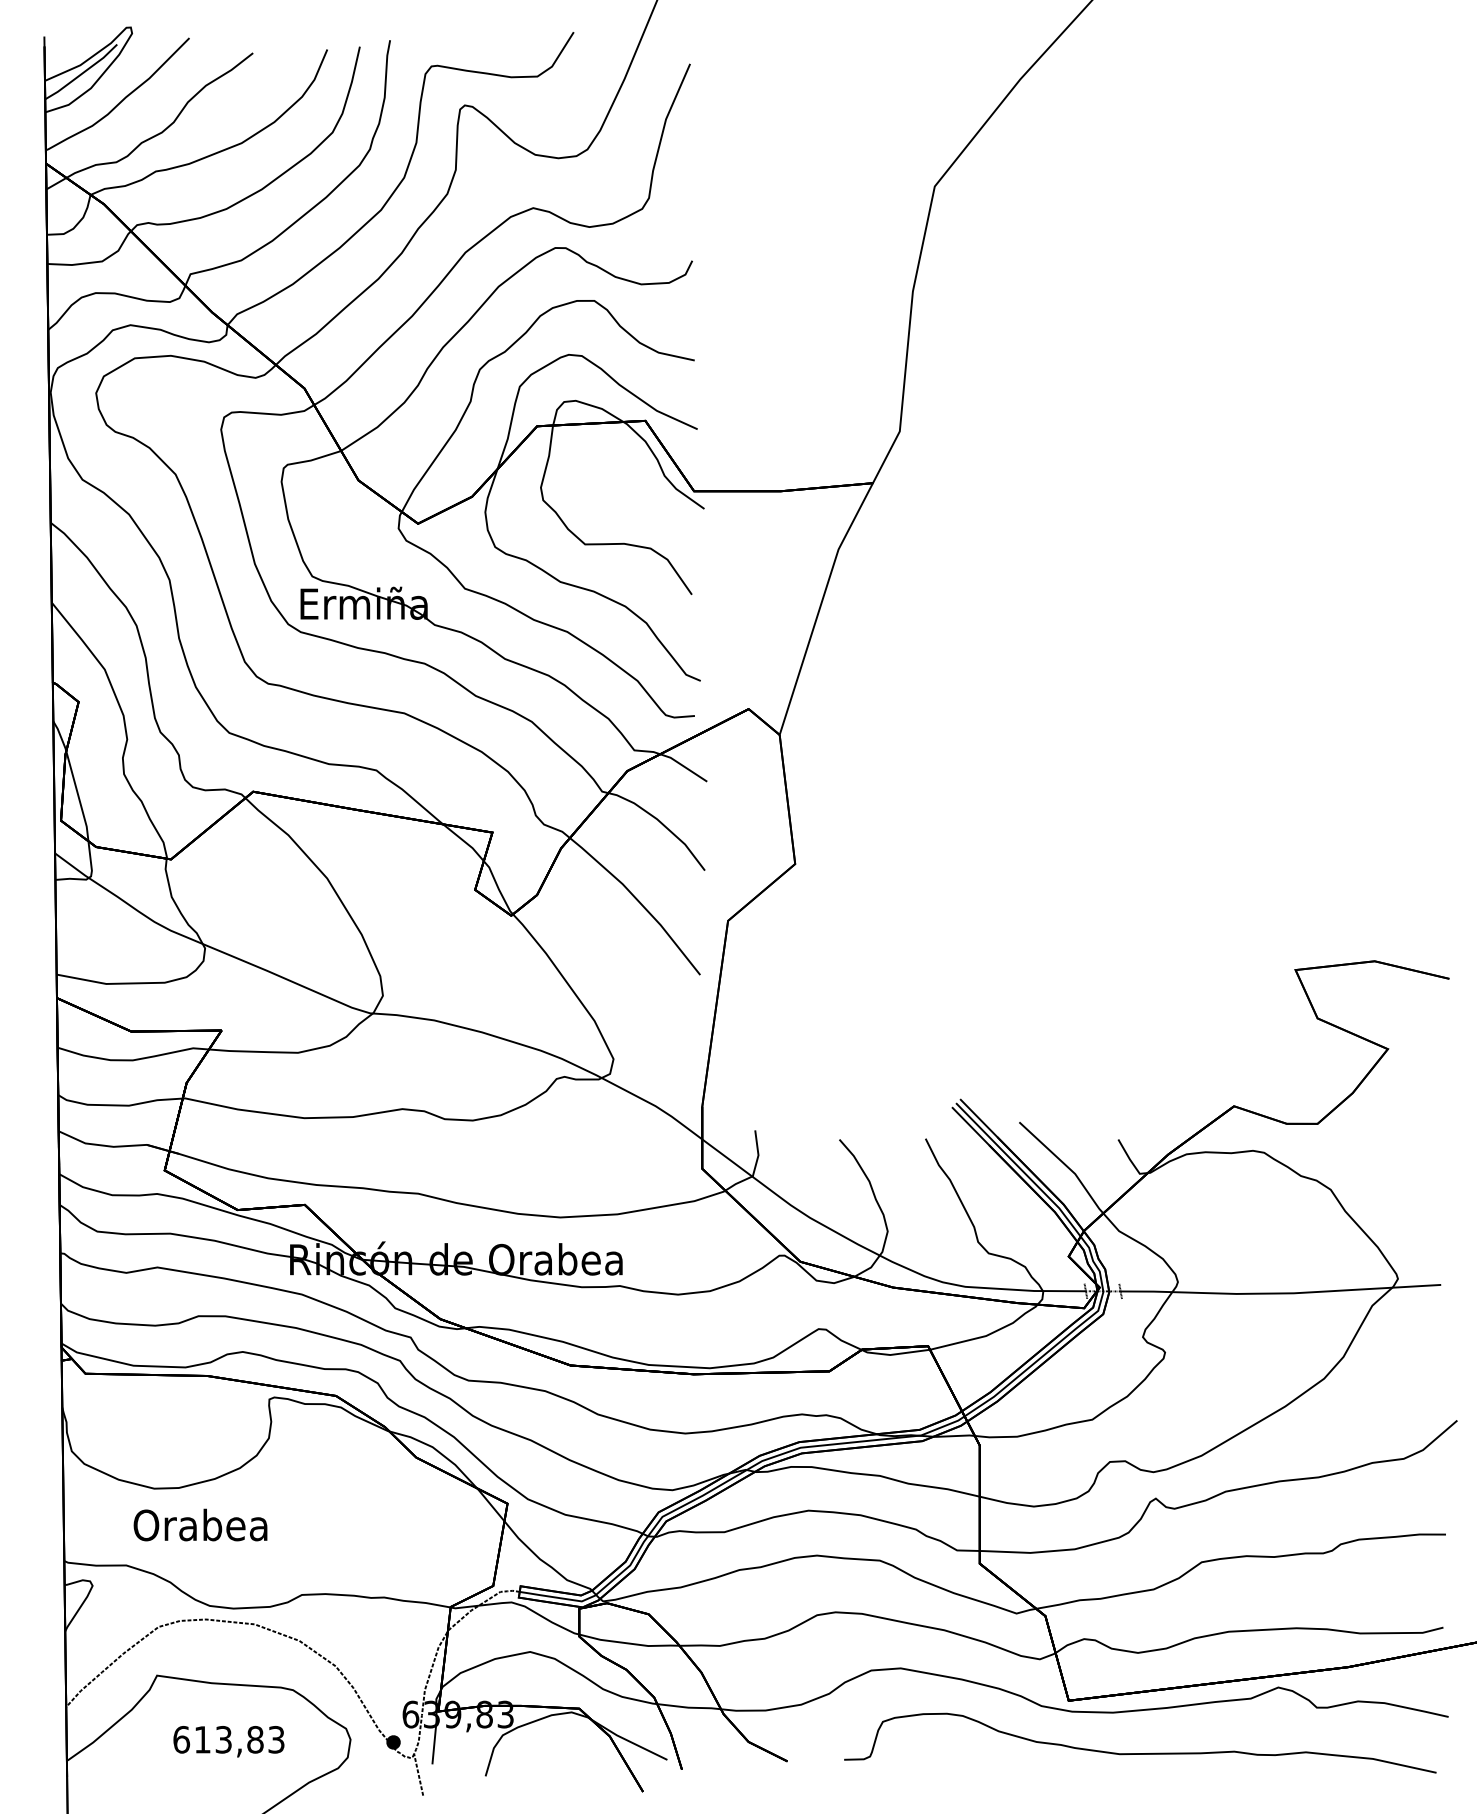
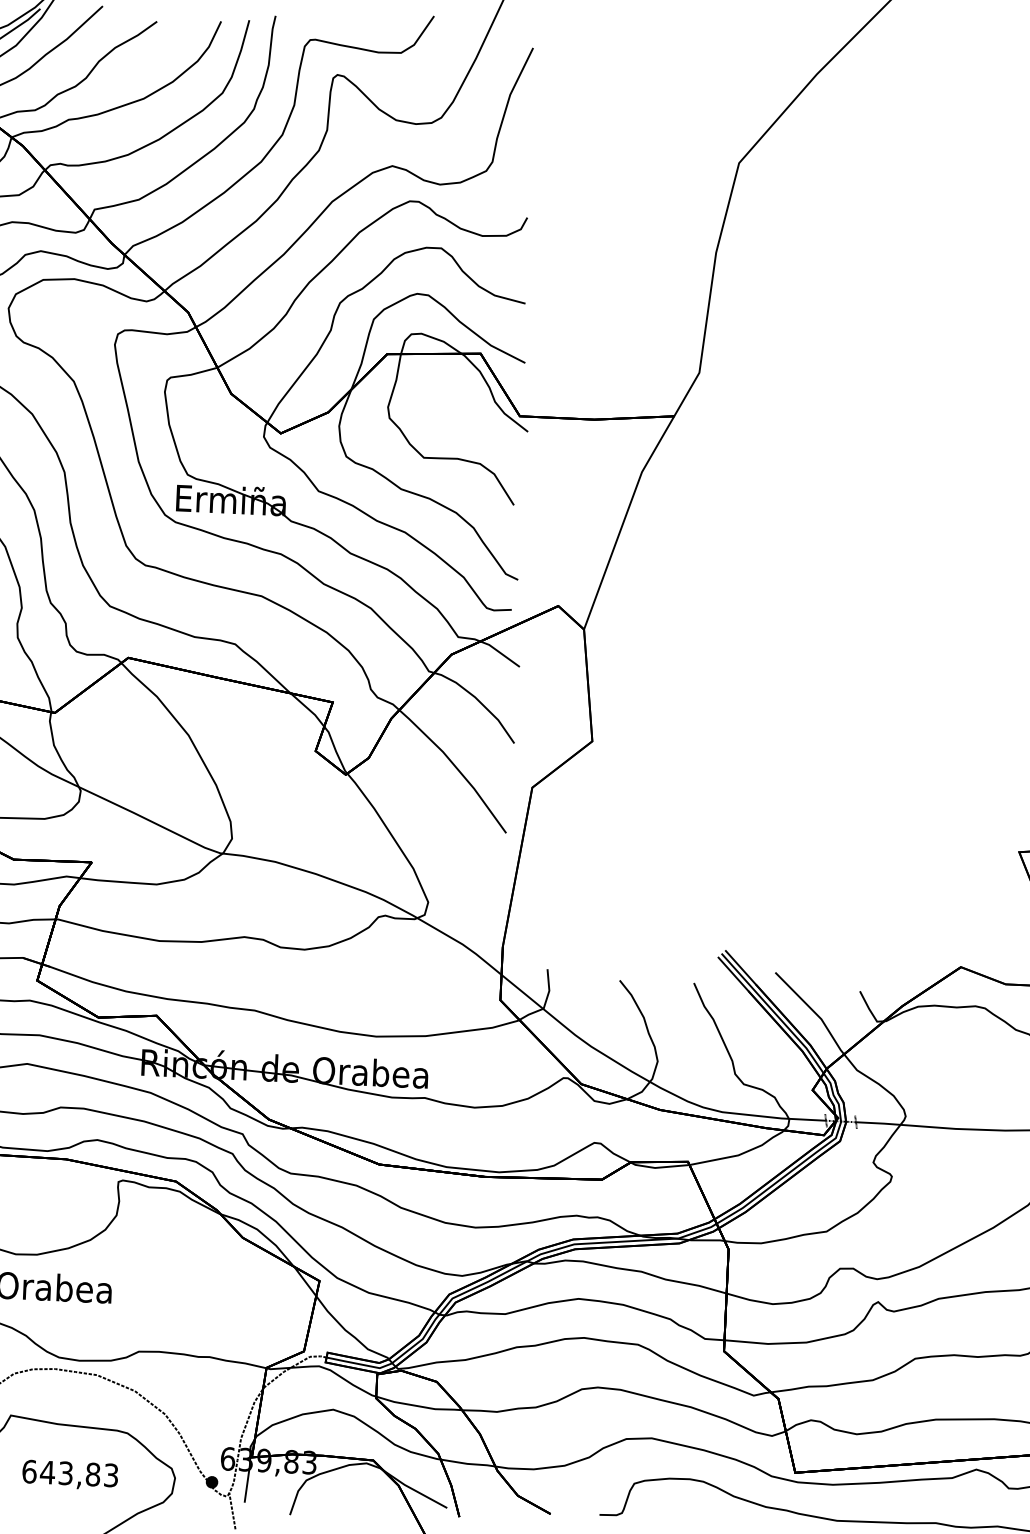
text: (202, 1739) -> (47, 1472), 613,83 -> 643,83

